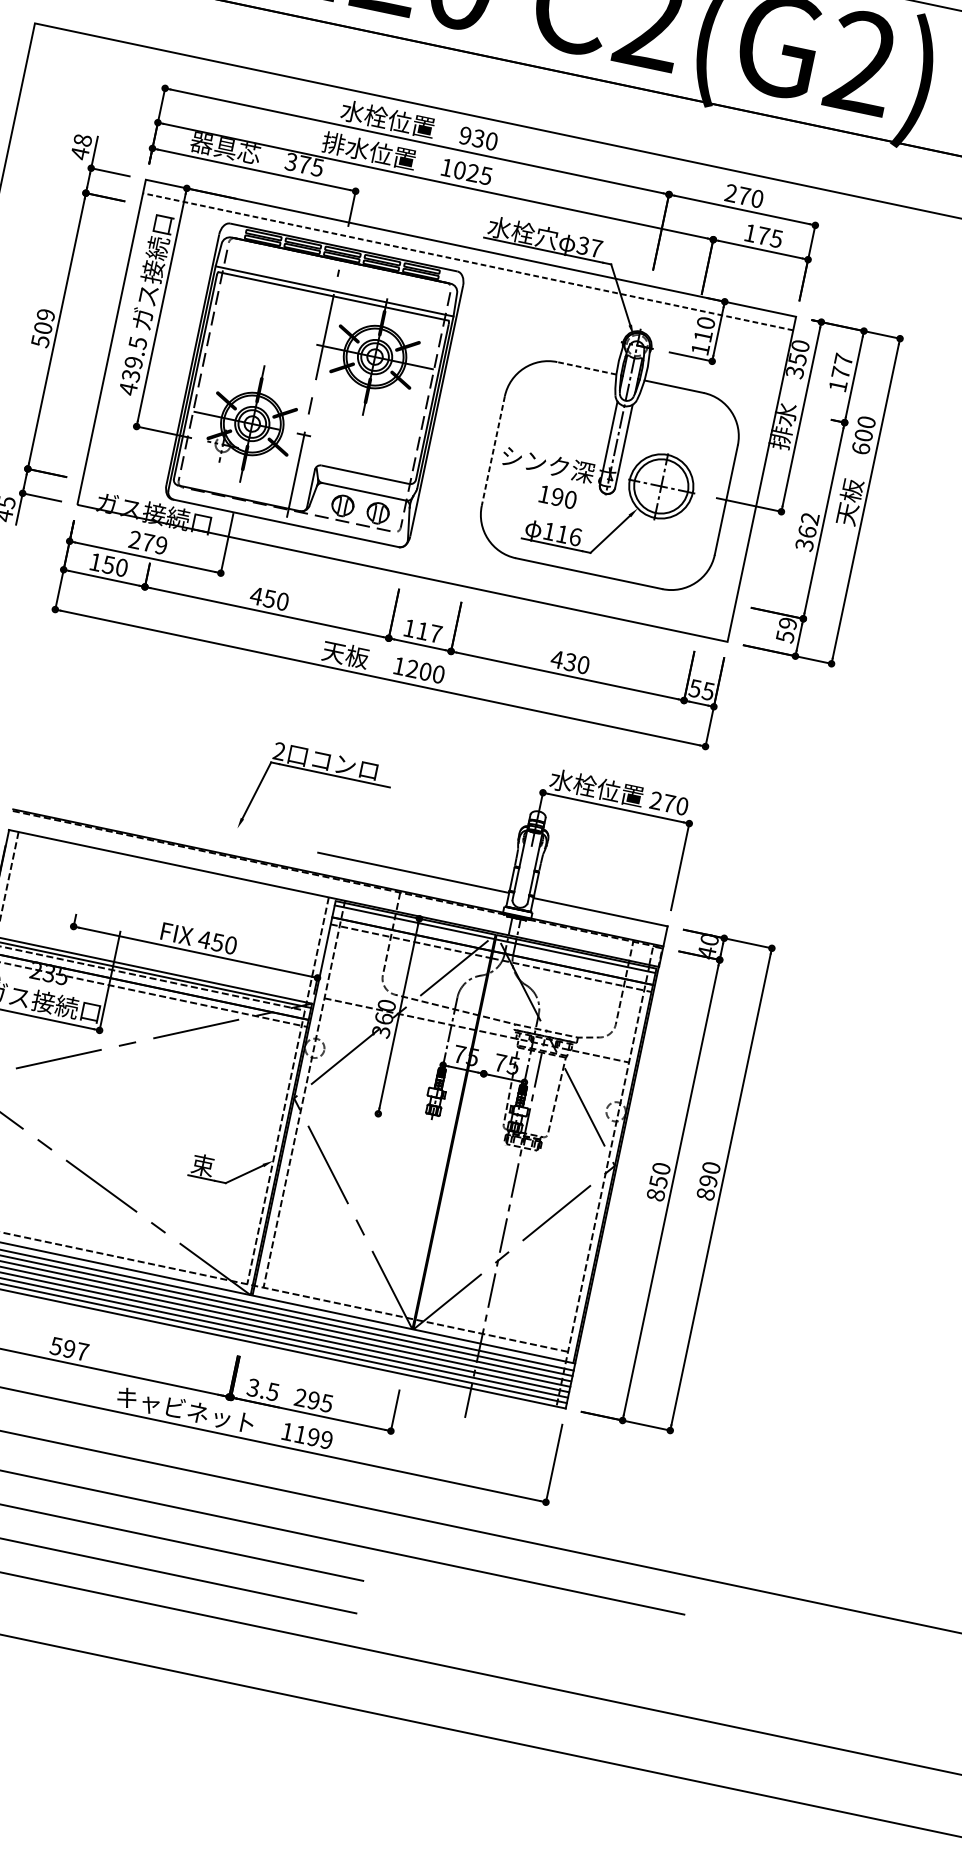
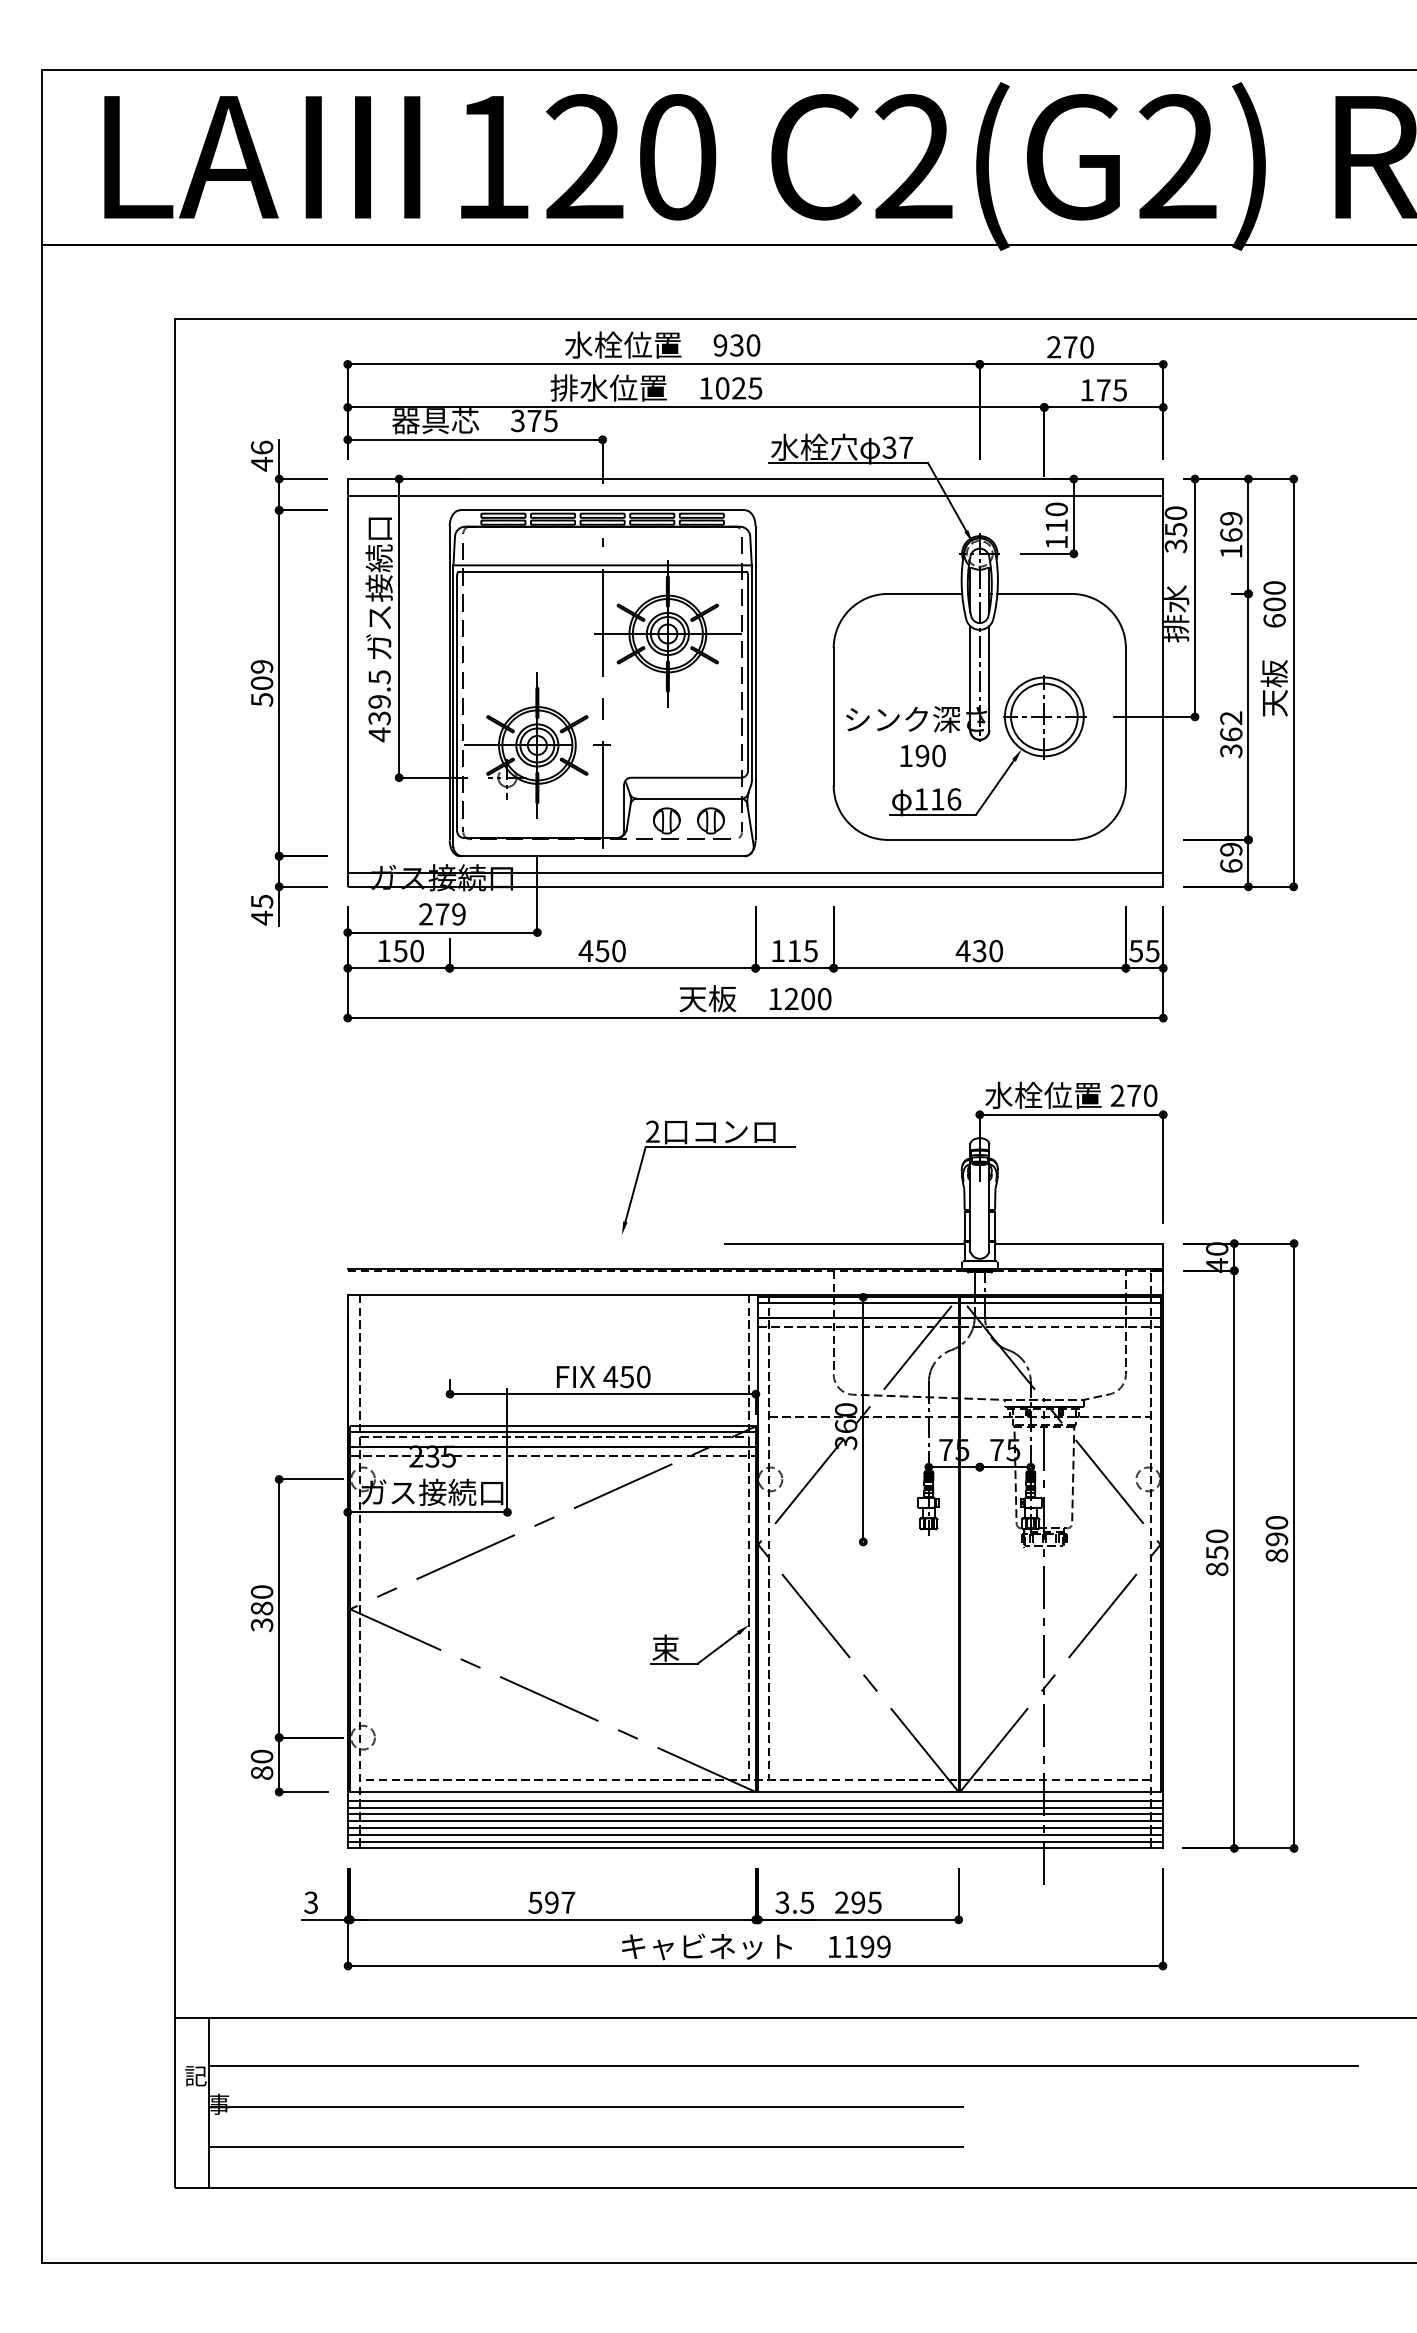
text: (82, 140) -> (261, 447), 48 -> 46
line: (468, 262) -> (755, 496), dashed -> solid
text: (842, 366) -> (1231, 526), 177 -> 169
line: (586, 367) -> (924, 593), dashed -> solid
line: (493, 450) -> (833, 716), dashed -> solid
line: (404, 561) -> (755, 872), added
text: (435, 634) -> (810, 951), 117 -> 115
text: (785, 637) -> (1231, 866), 59 -> 69

